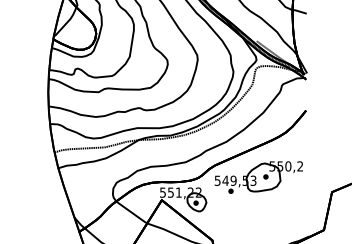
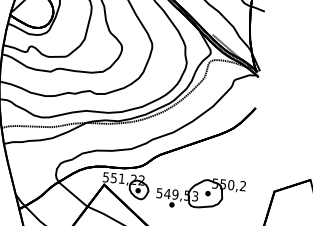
part: (258, 177) -> (200, 193), moved

